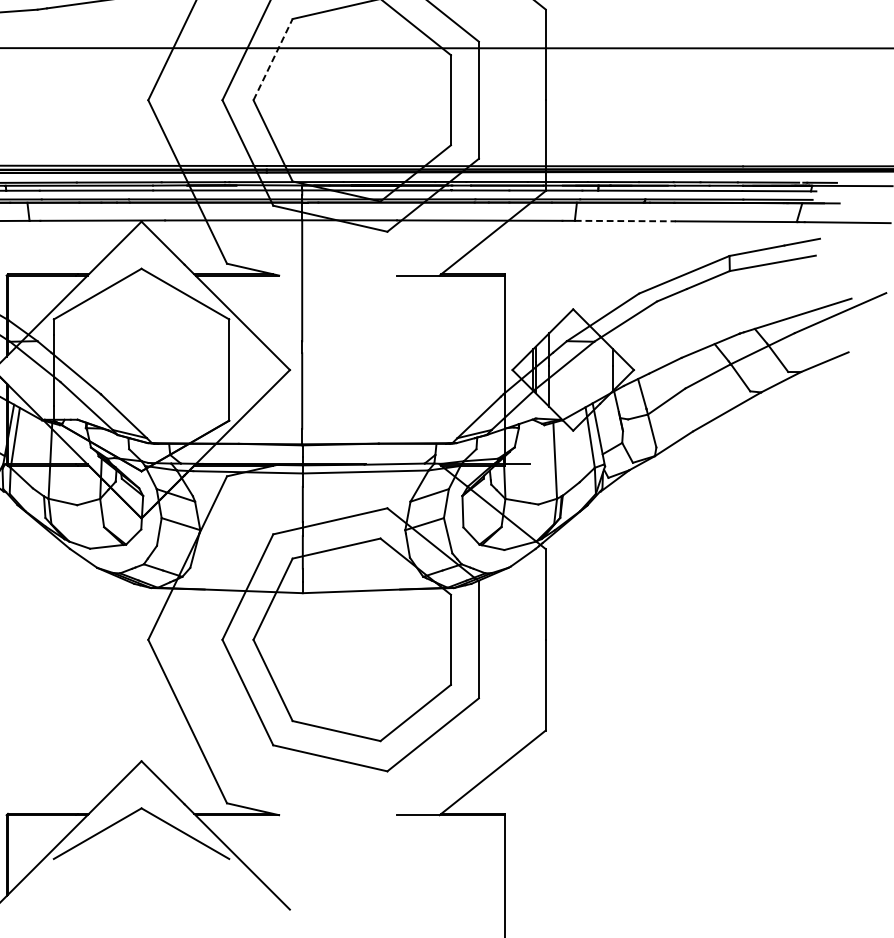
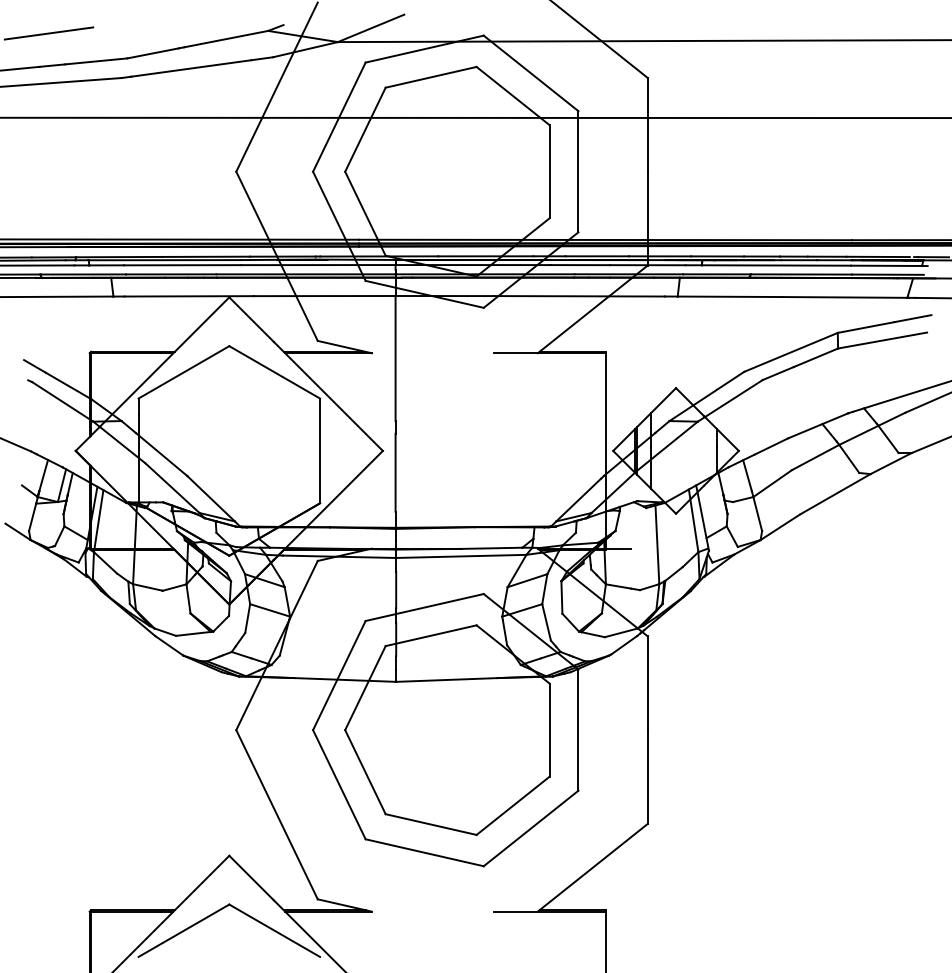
line: (273, 59) -> (365, 129), dashed -> solid
line: (625, 220) -> (730, 296), dashed -> solid

